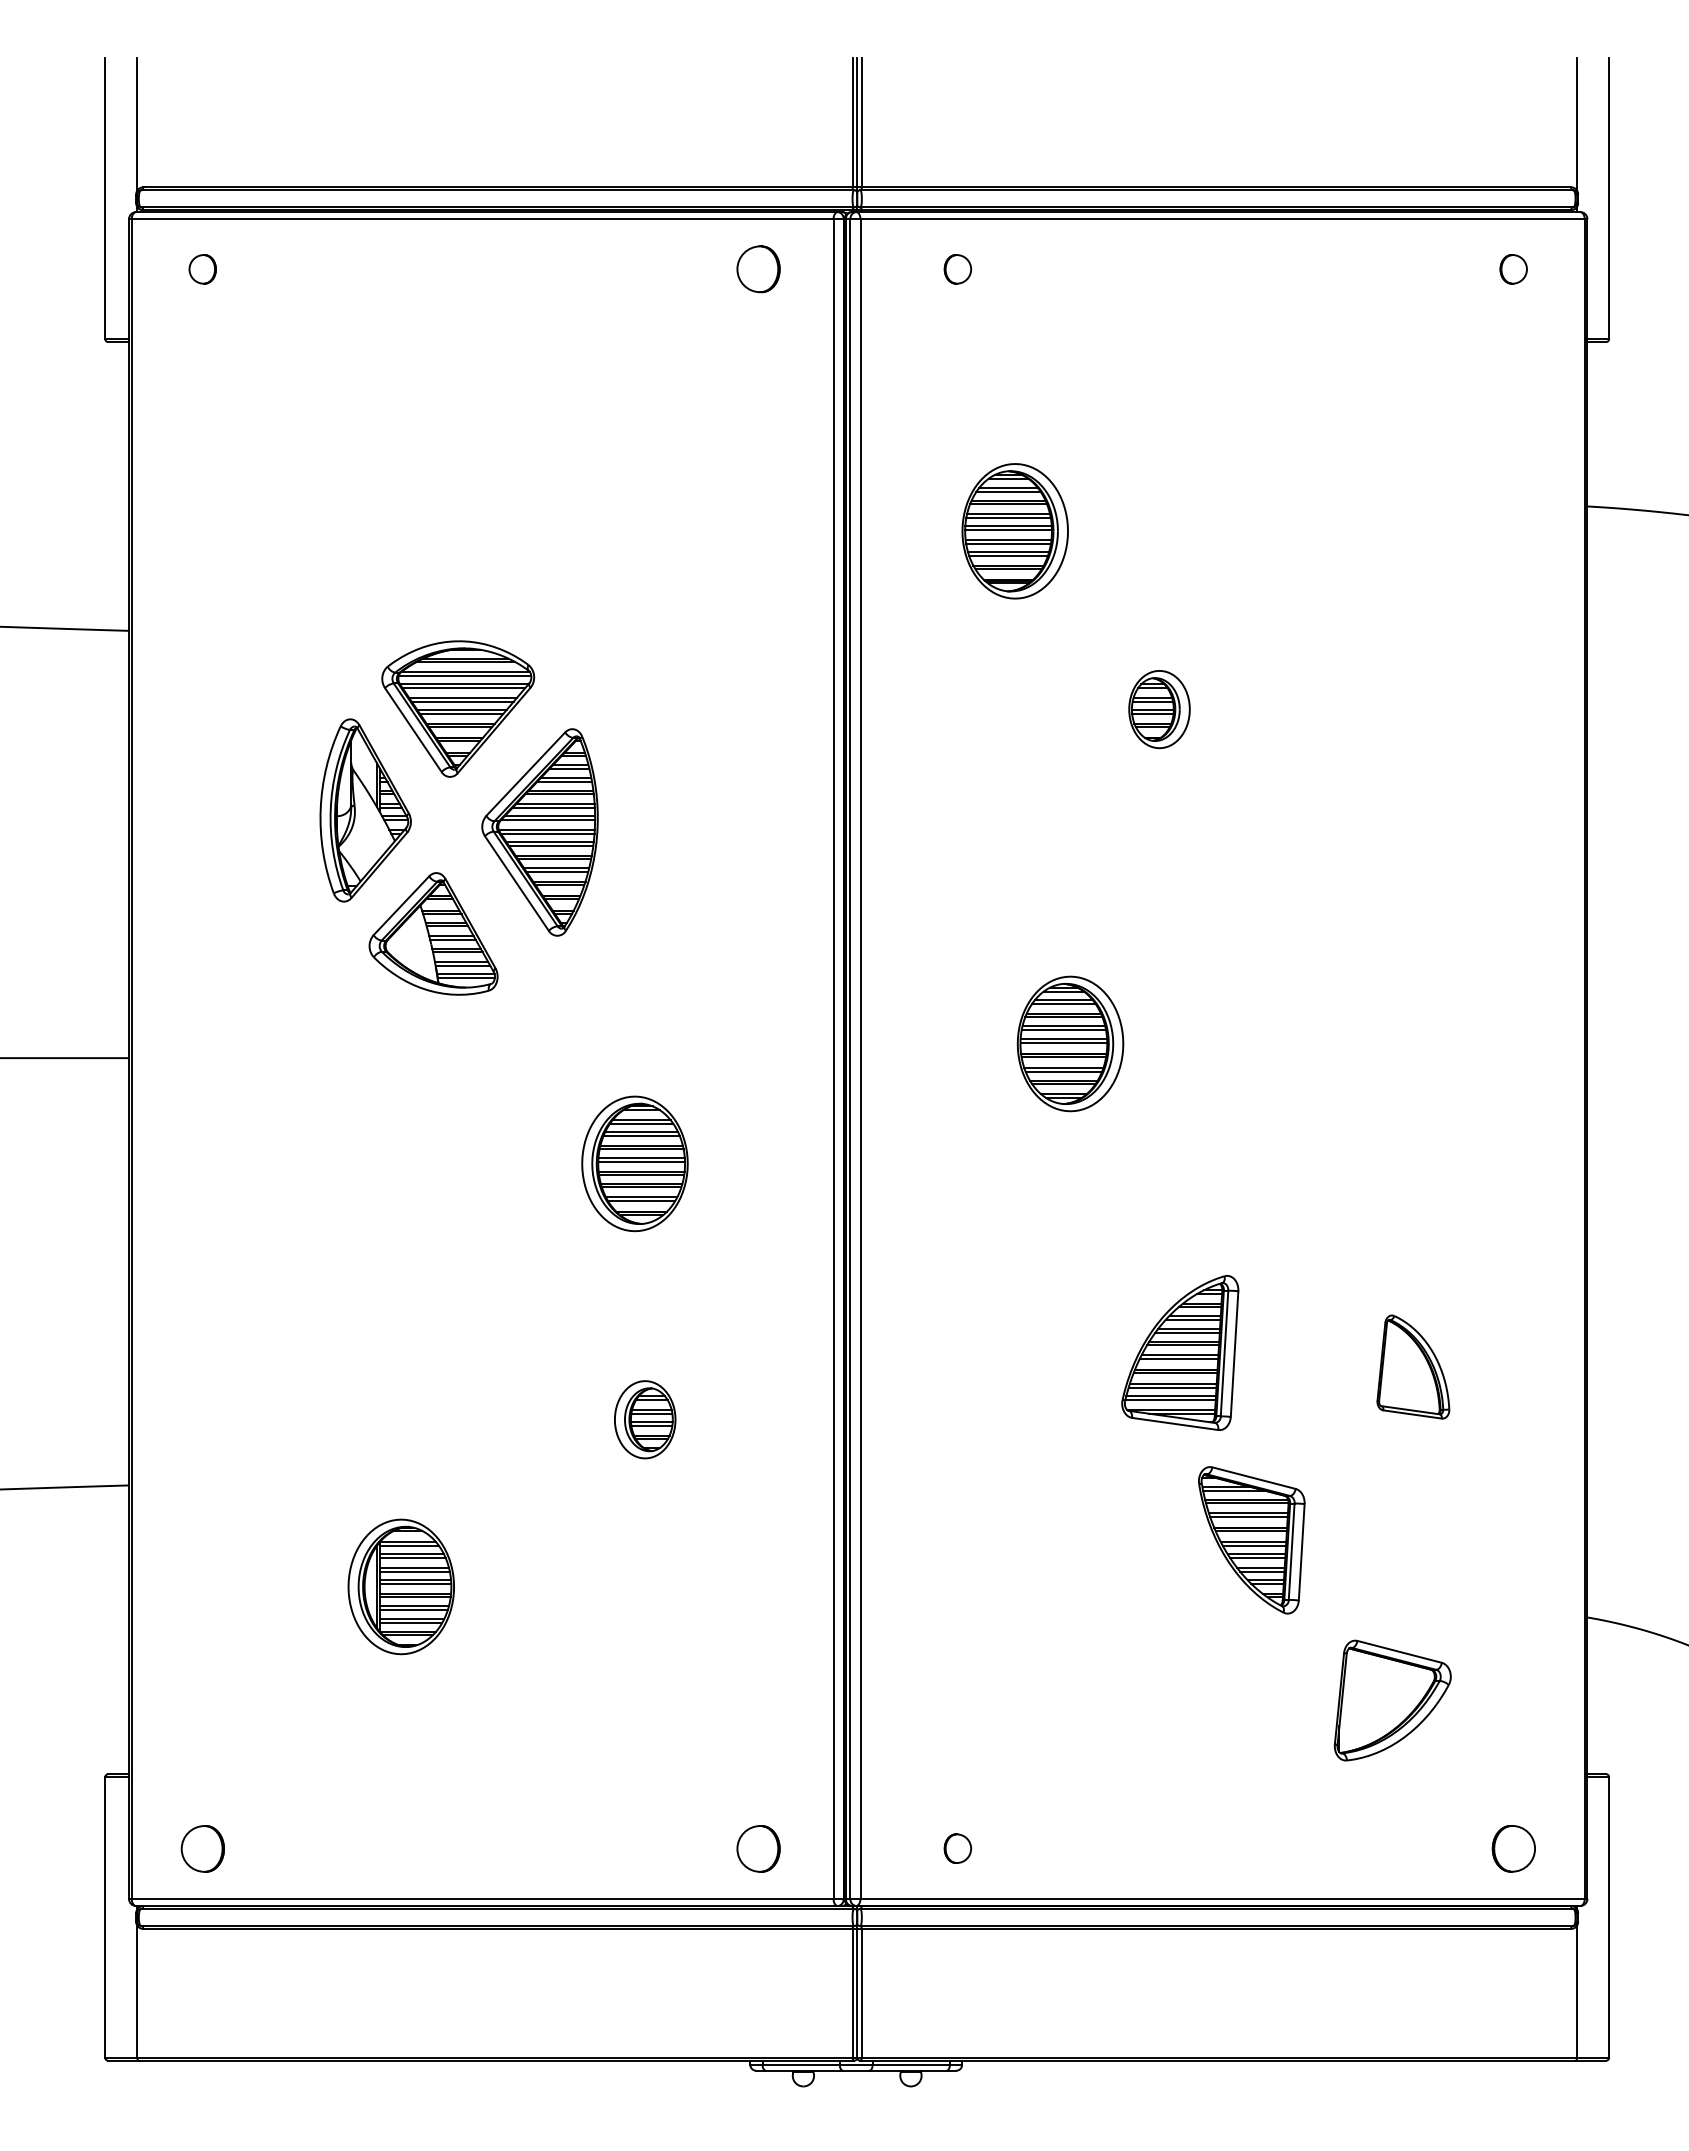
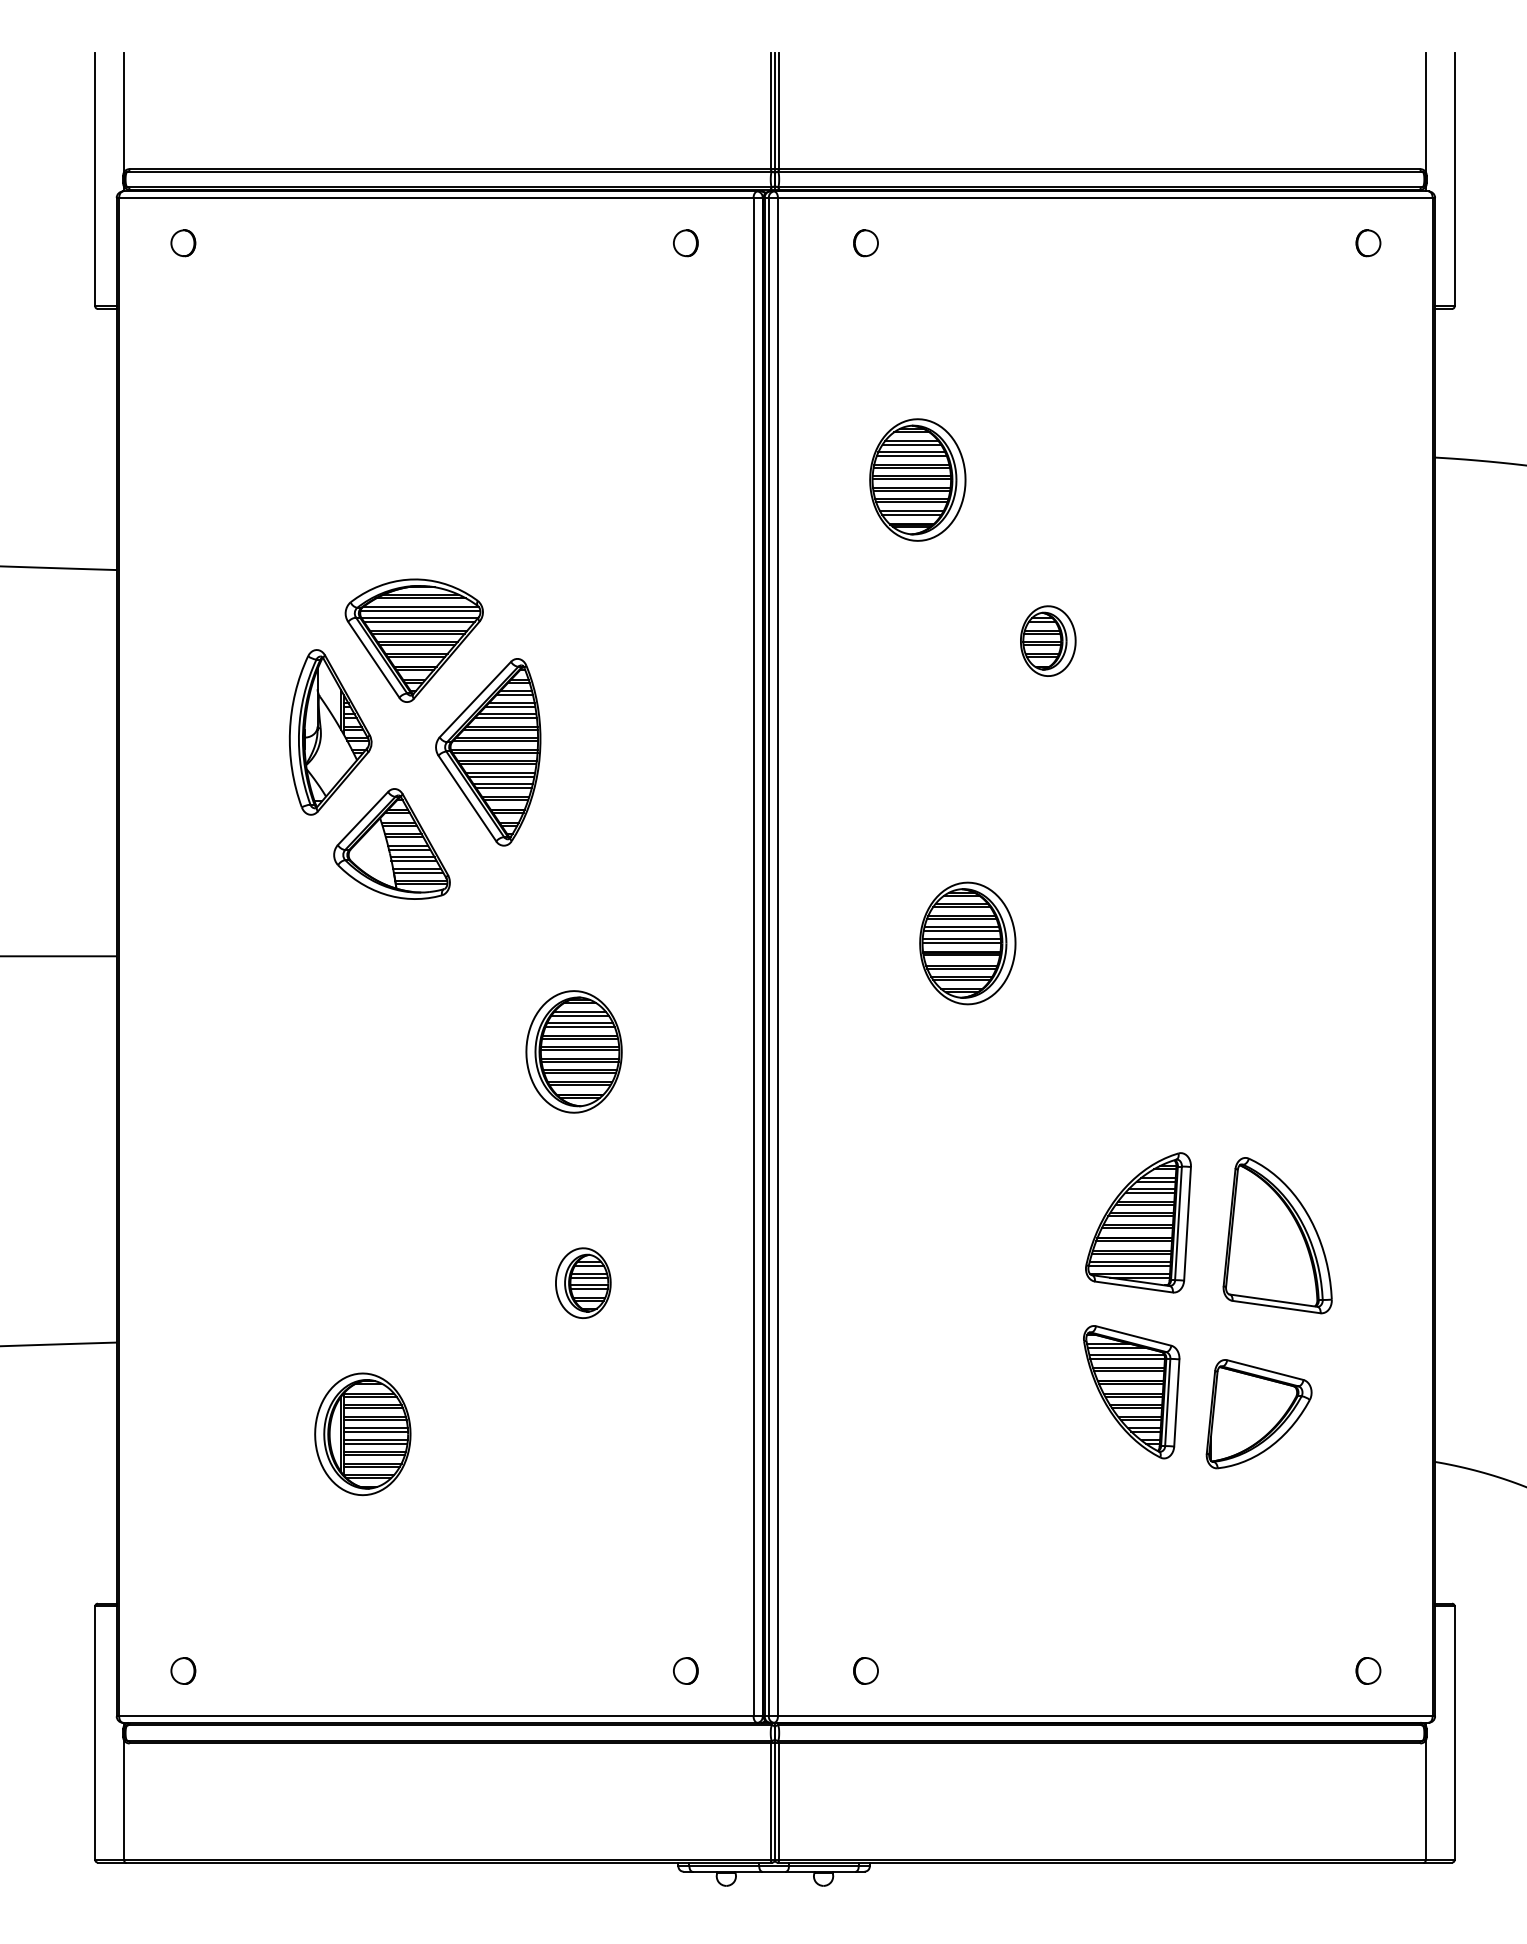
part: (758, 269) -> (685, 243), size x0.62
part: (1180, 1352) -> (1138, 1222), moved
part: (1413, 1366) -> (1277, 1235), size x1.67
part: (1392, 1700) -> (1258, 1414), moved
part: (202, 1848) -> (183, 1670), size x0.62
part: (758, 1848) -> (685, 1670), size x0.62
part: (1513, 1848) -> (1368, 1670), size x0.62

